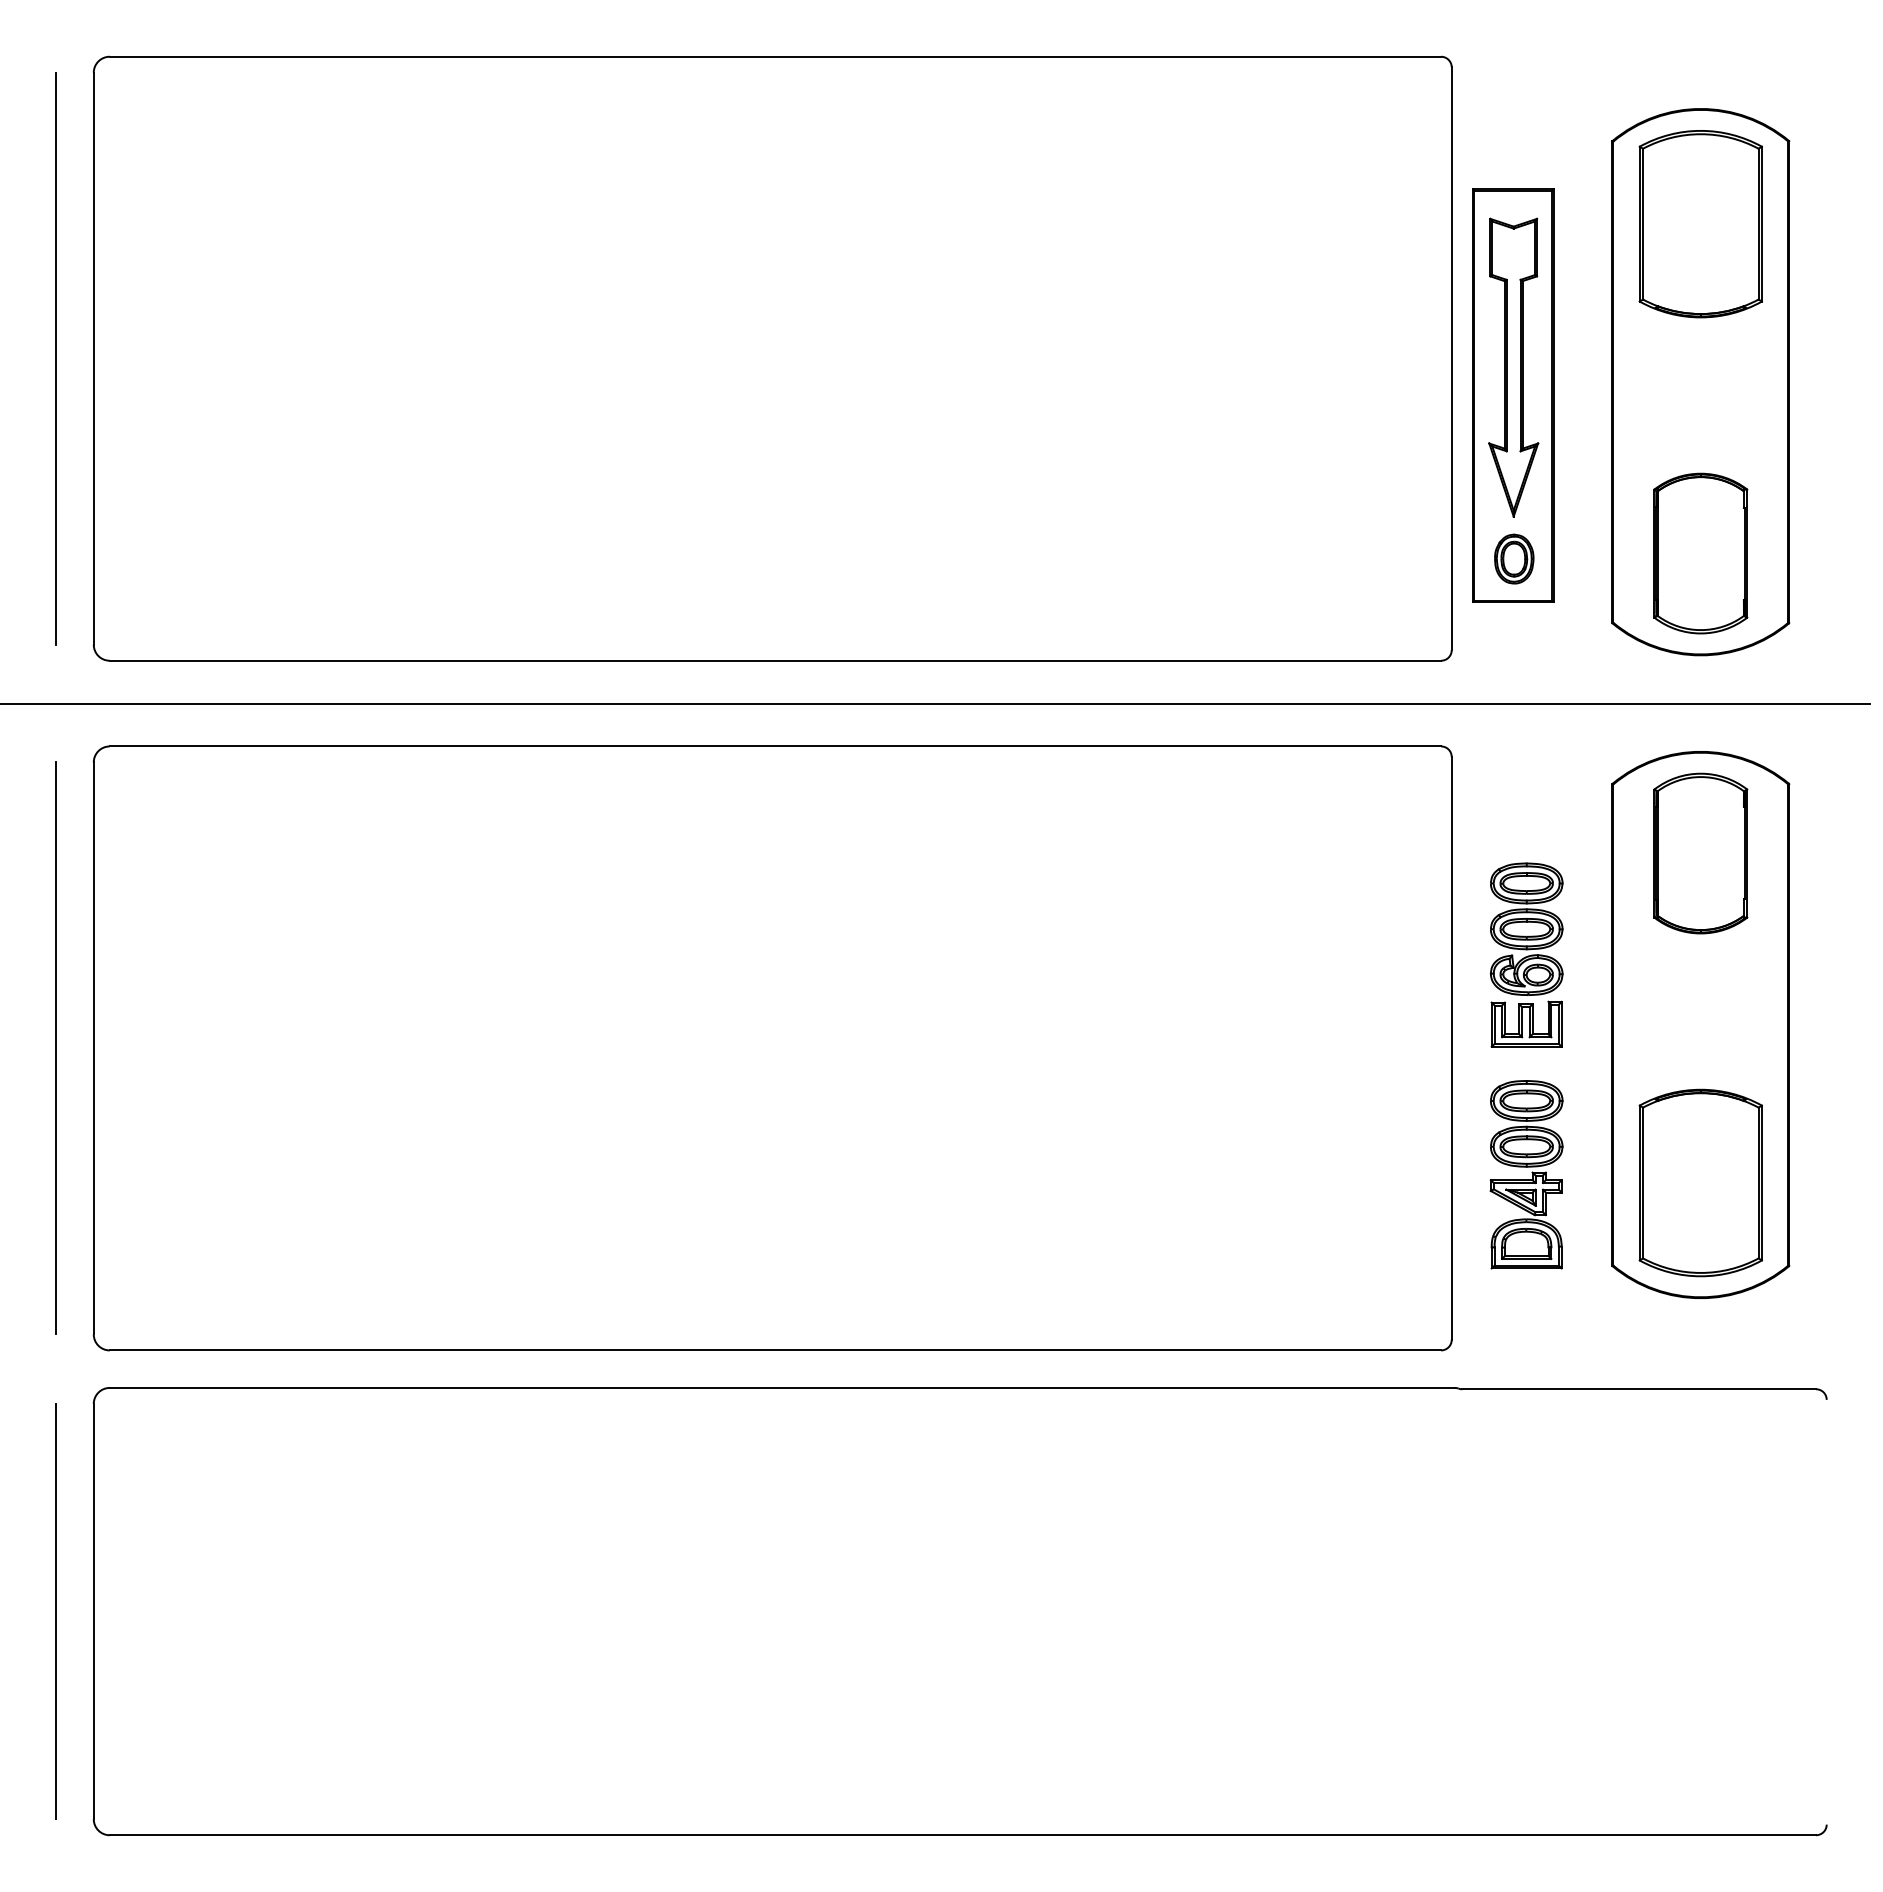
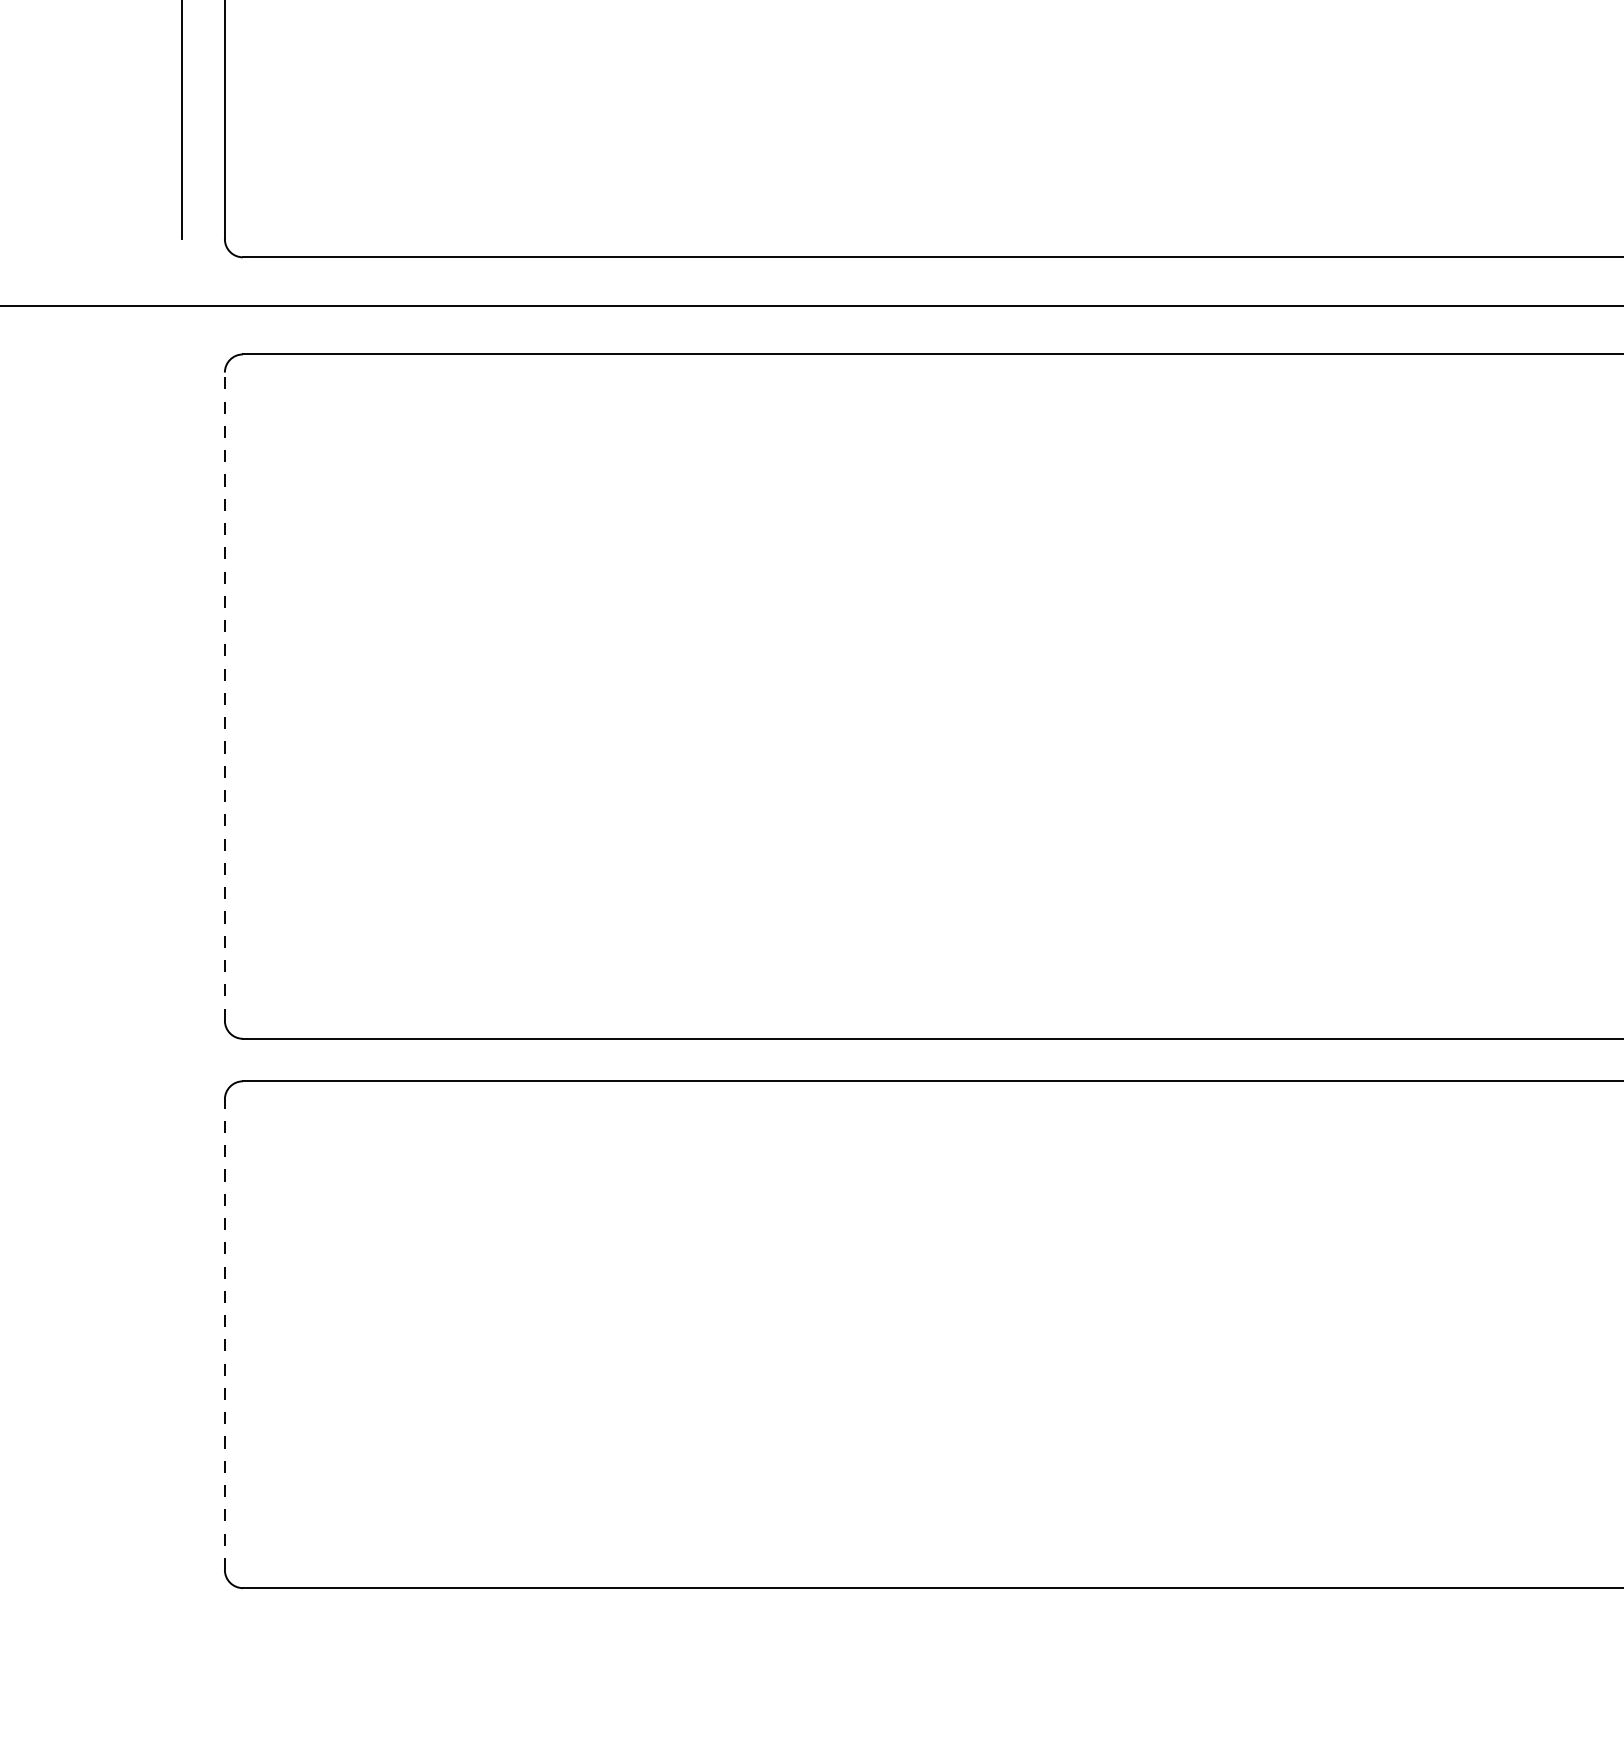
line: (56, 1048) -> (182, 696), removed
line: (93, 1048) -> (224, 696), solid -> dashed
line: (56, 1611) -> (182, 1334), removed
line: (93, 1611) -> (224, 1334), solid -> dashed

